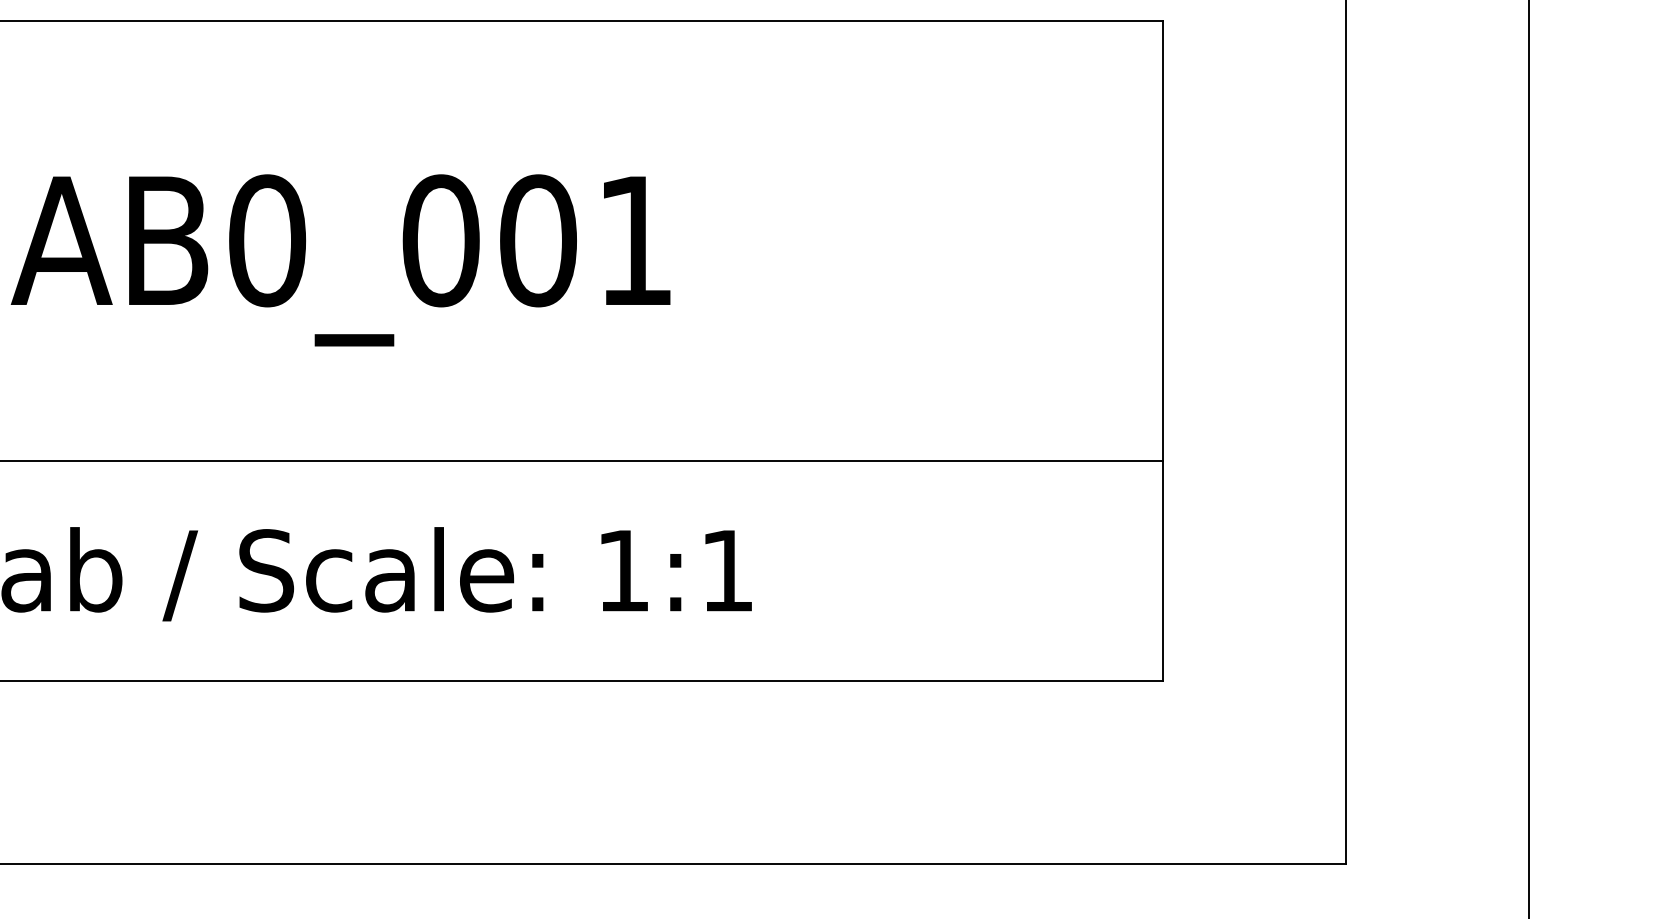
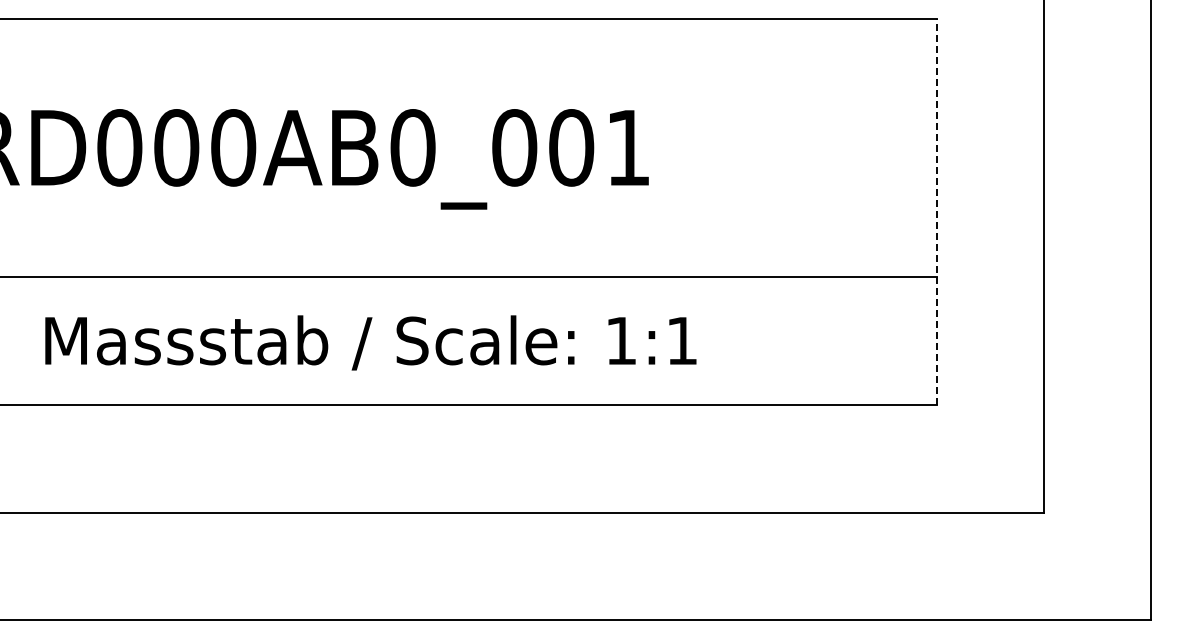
line: (1162, 349) -> (936, 211), solid -> dashed

